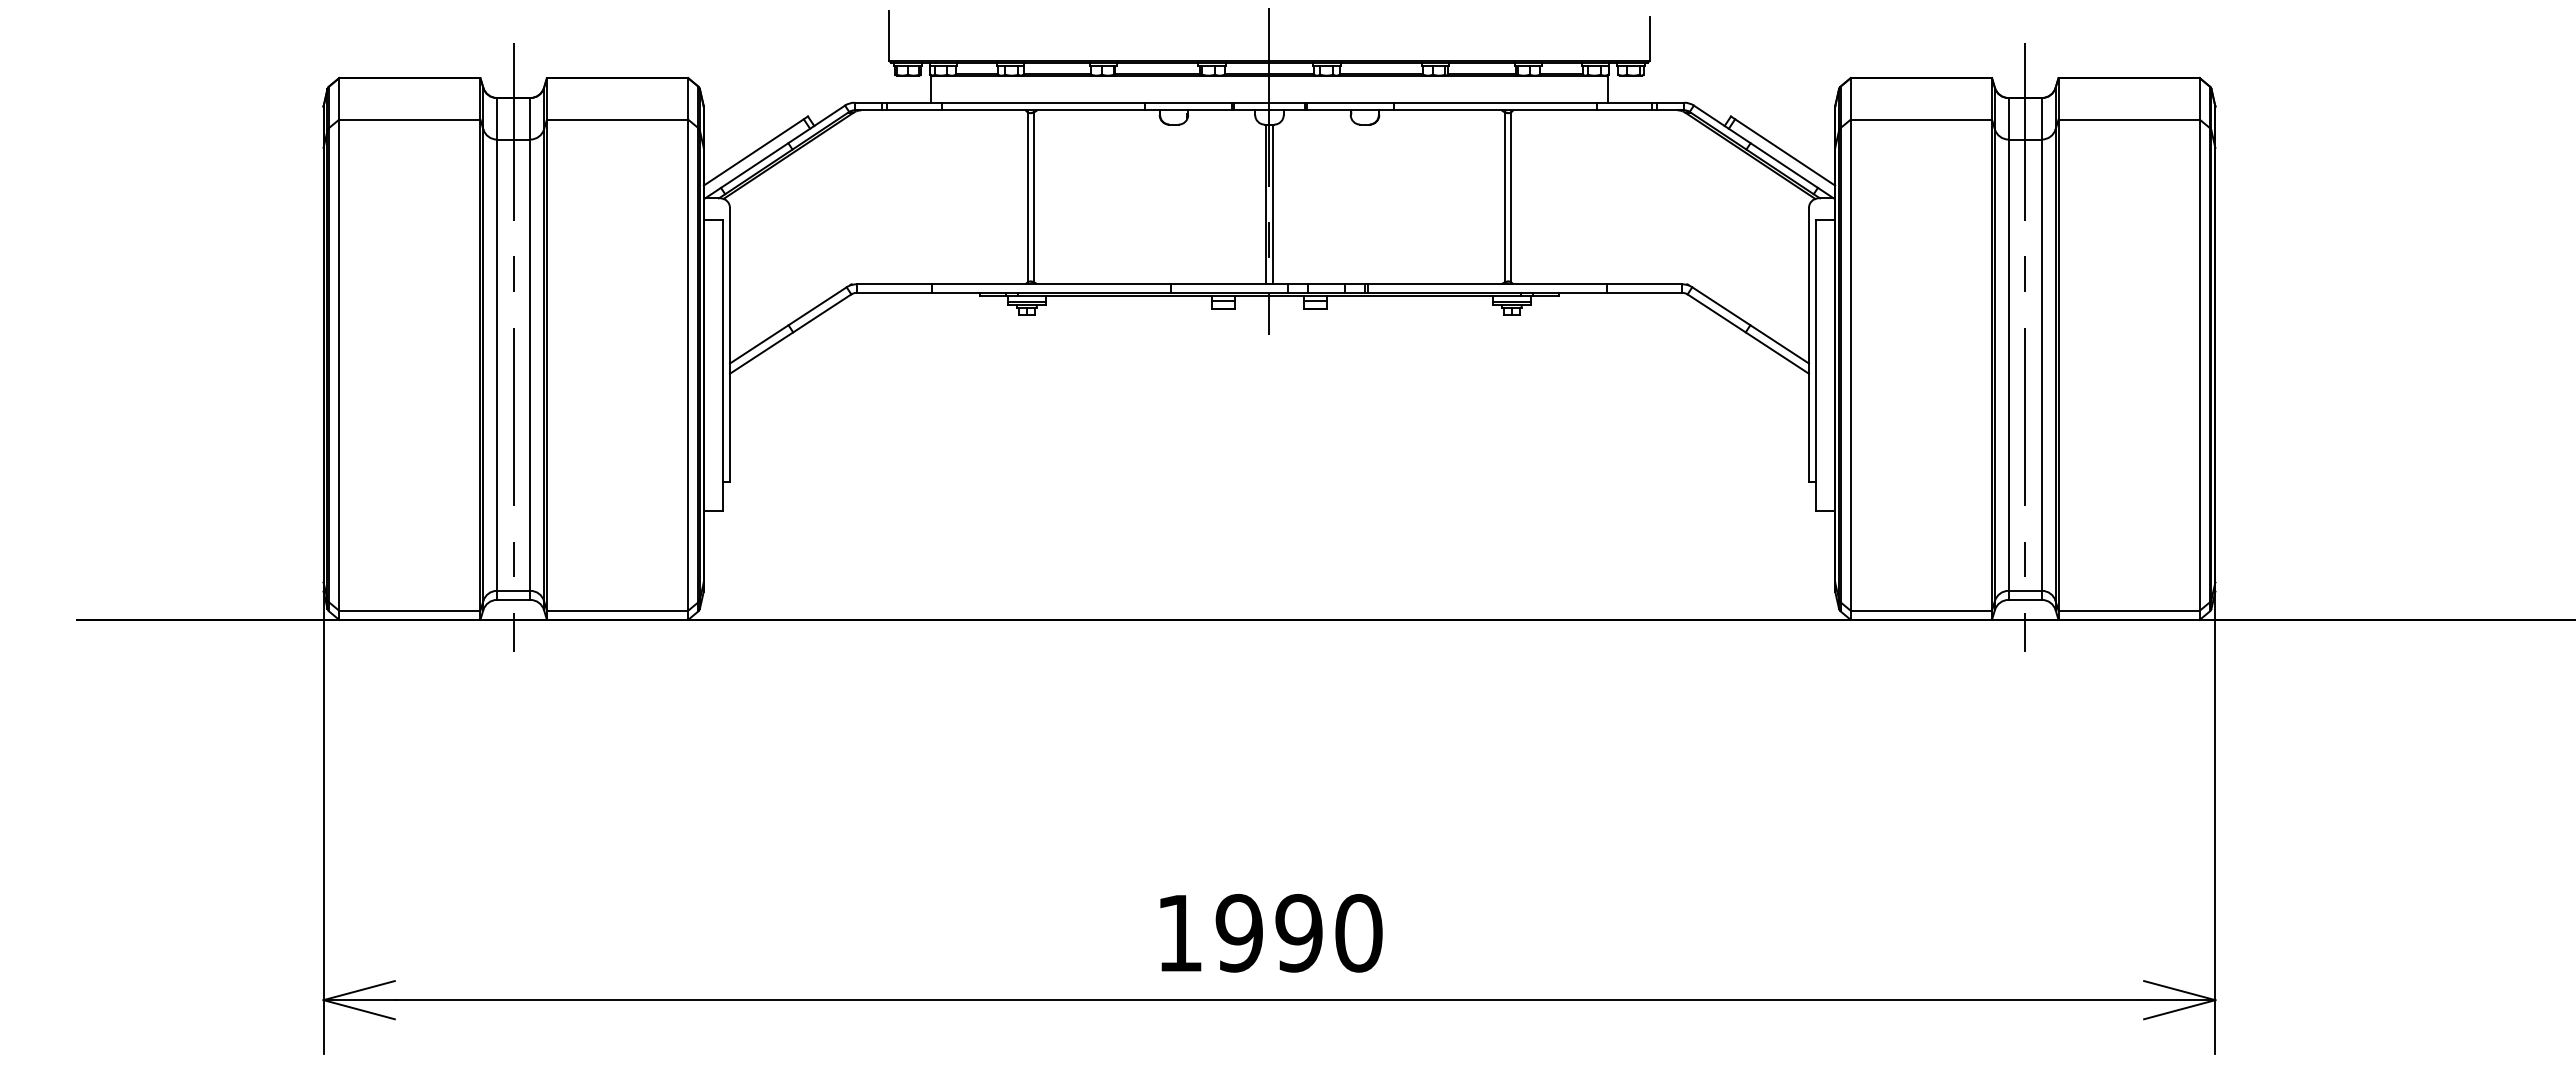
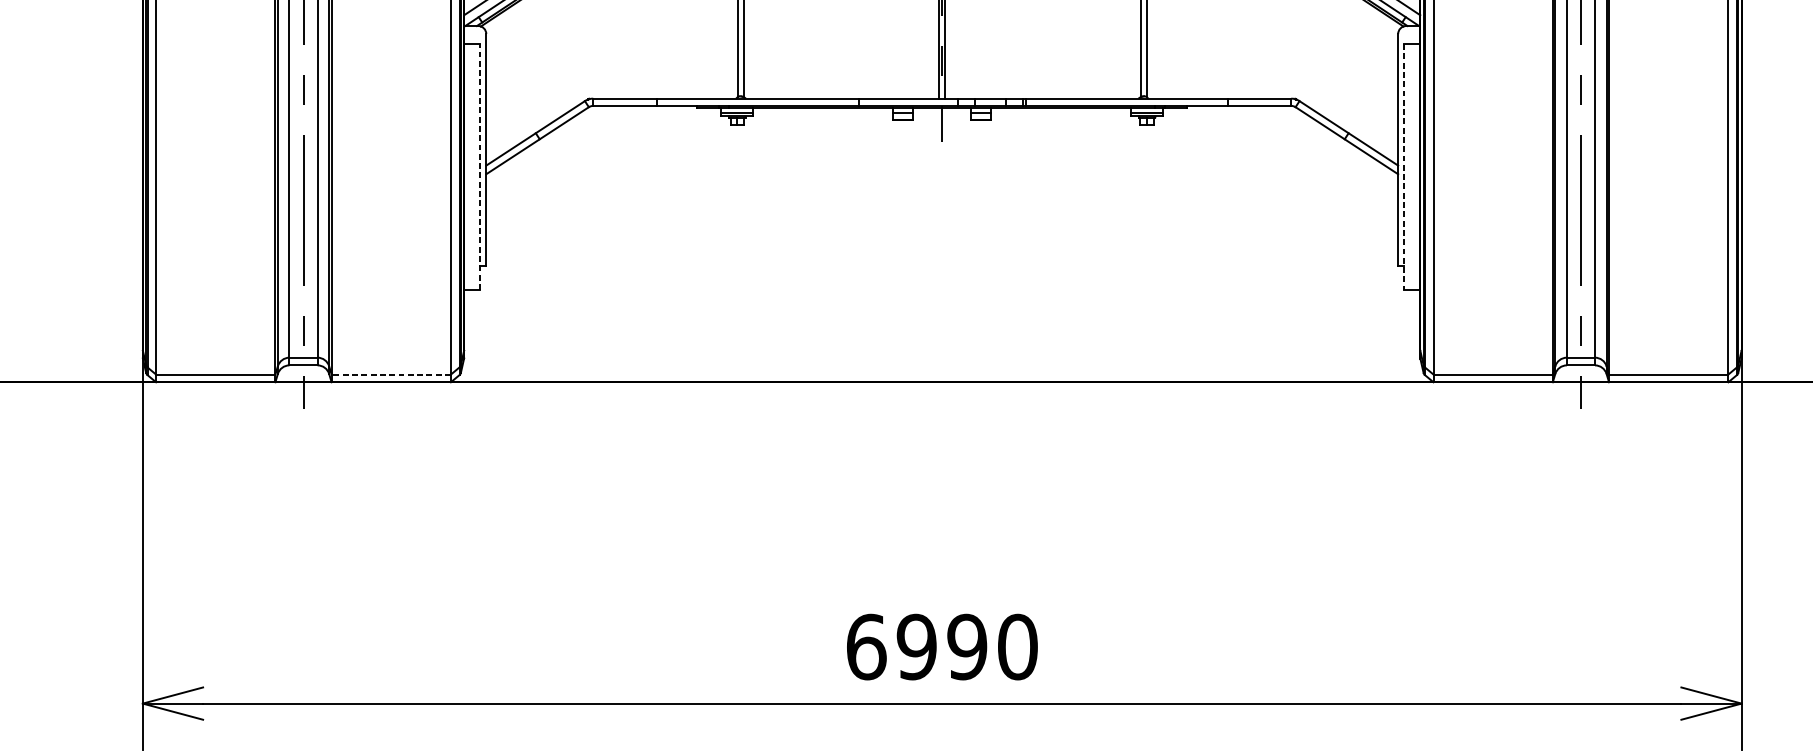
line: (722, 364) -> (479, 166), solid -> dashed
line: (1816, 365) -> (1404, 167), solid -> dashed
line: (617, 610) -> (391, 374), solid -> dashed
text: (1179, 932) -> (866, 646), 1990 -> 6990

